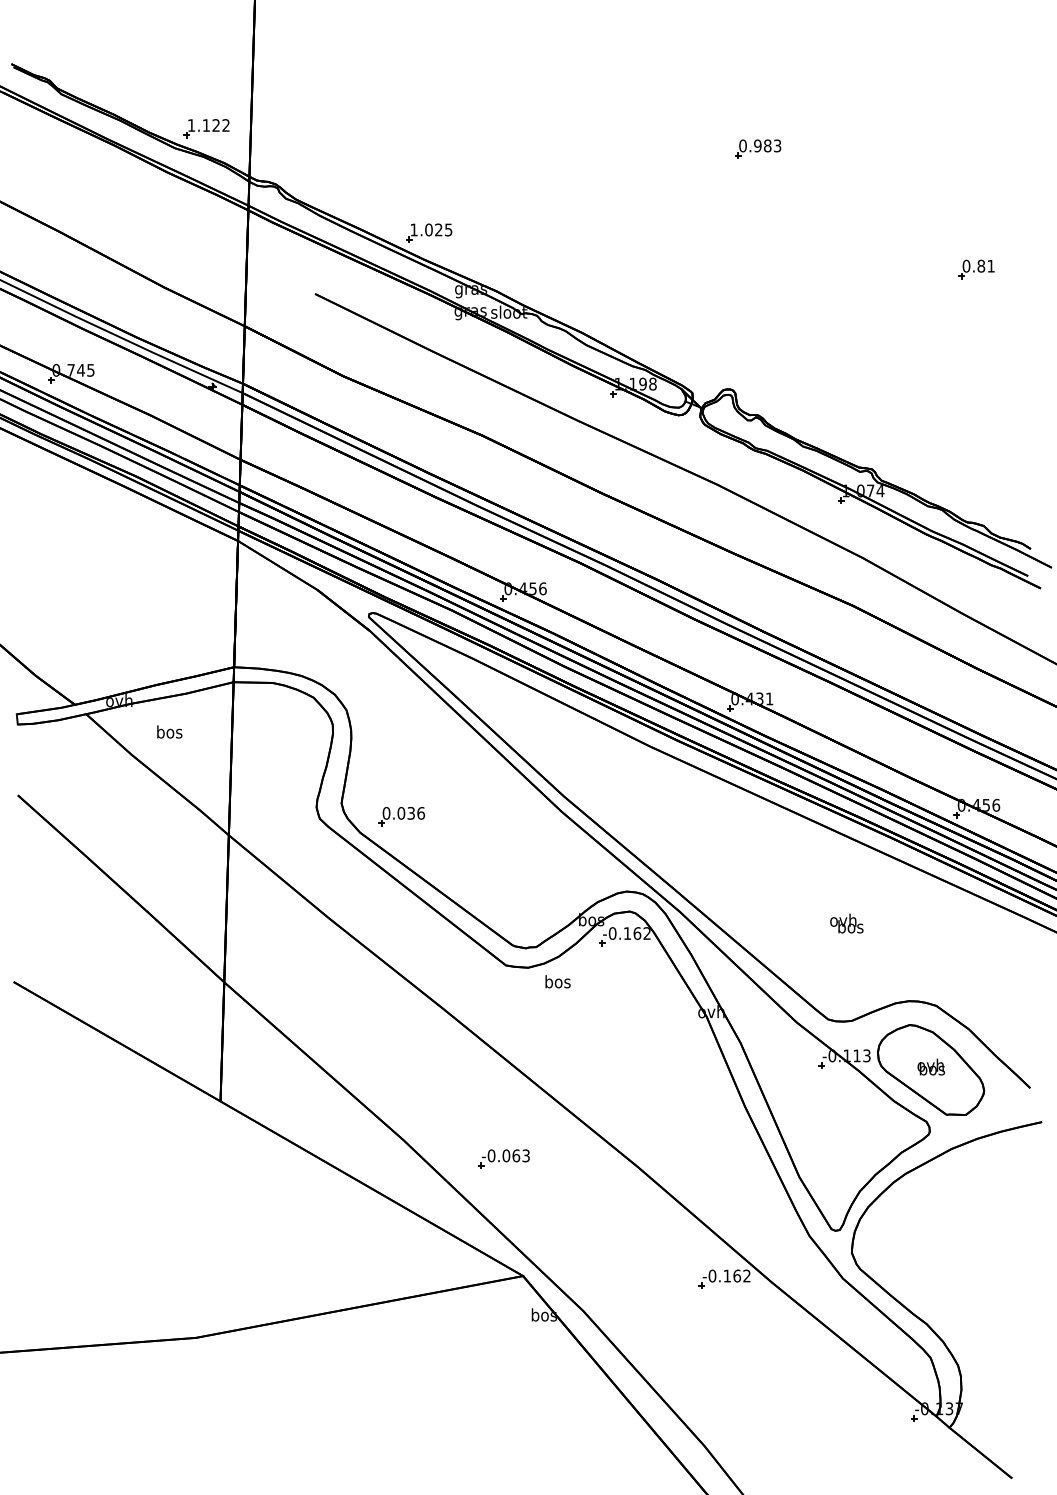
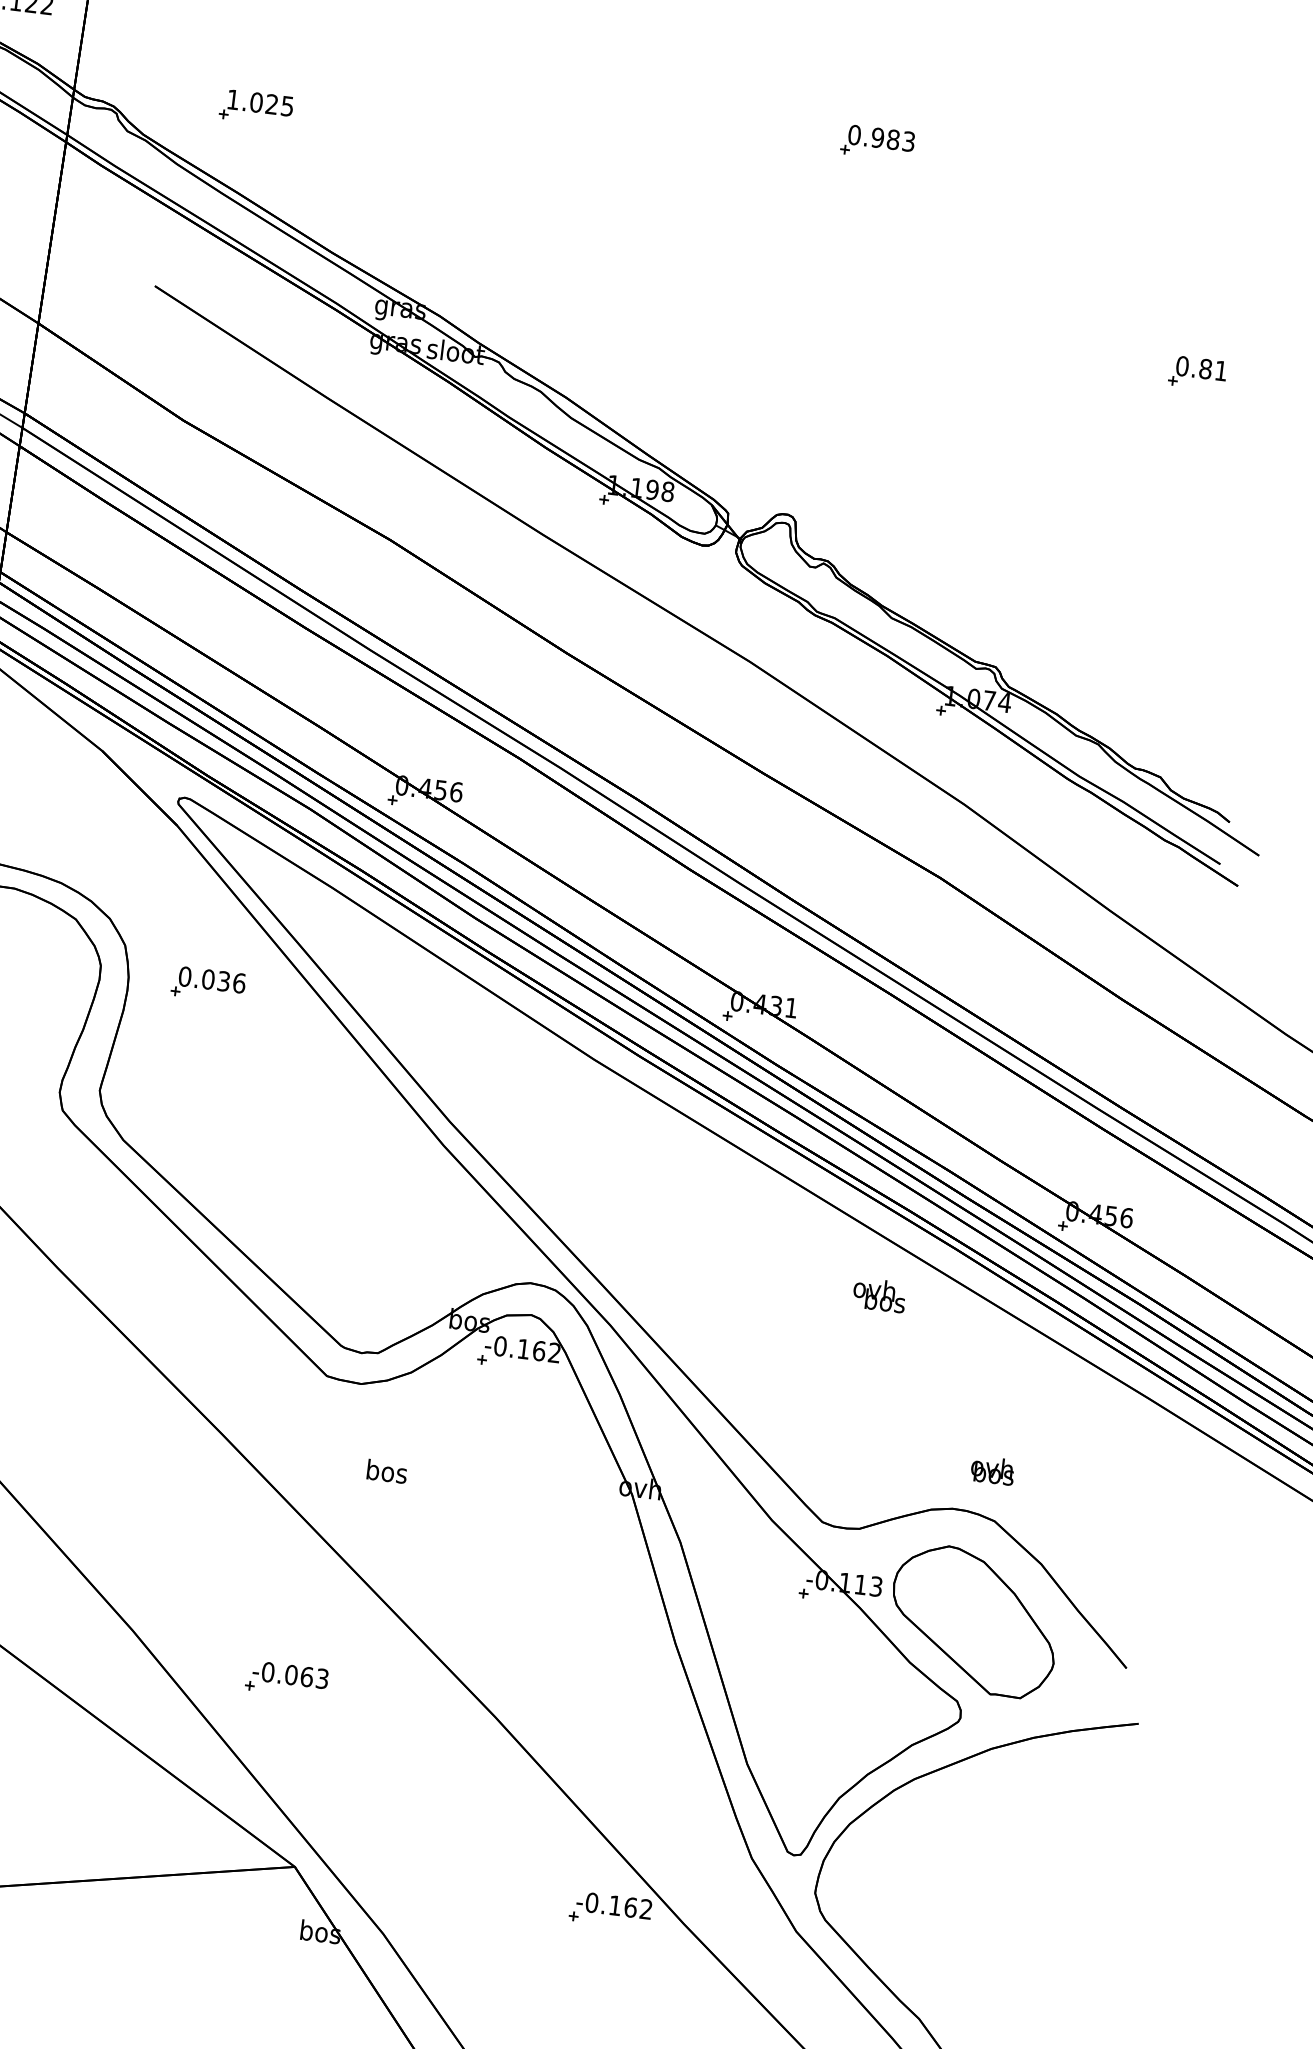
part: (429, 232) -> (256, 106), moved
part: (401, 816) -> (208, 984), moved
text: (846, 923) -> (879, 1294), moved
text: (557, 981) -> (386, 1471), moved
text: (930, 1066) -> (991, 1469), moved

